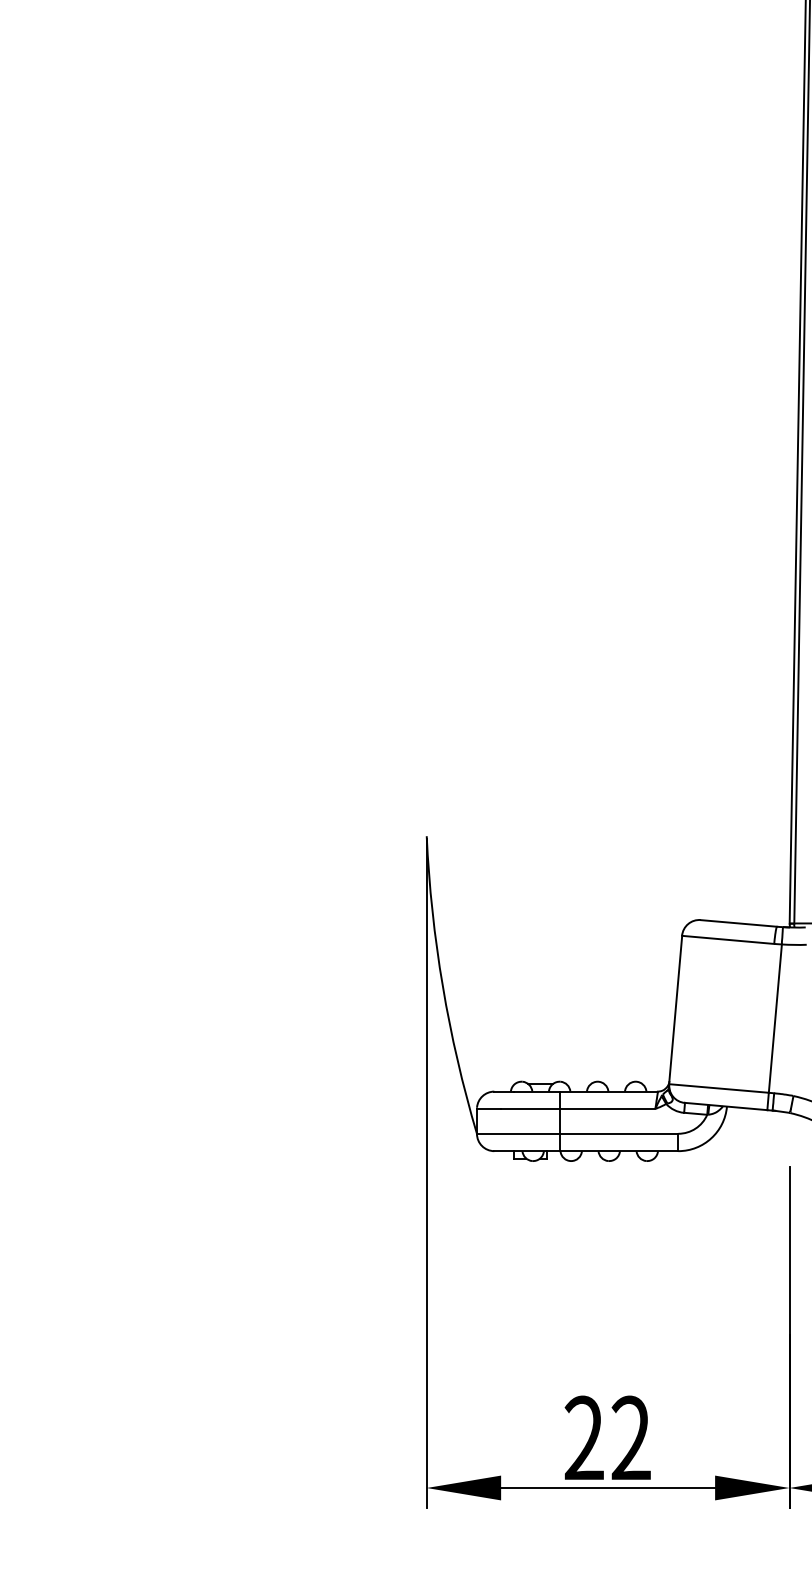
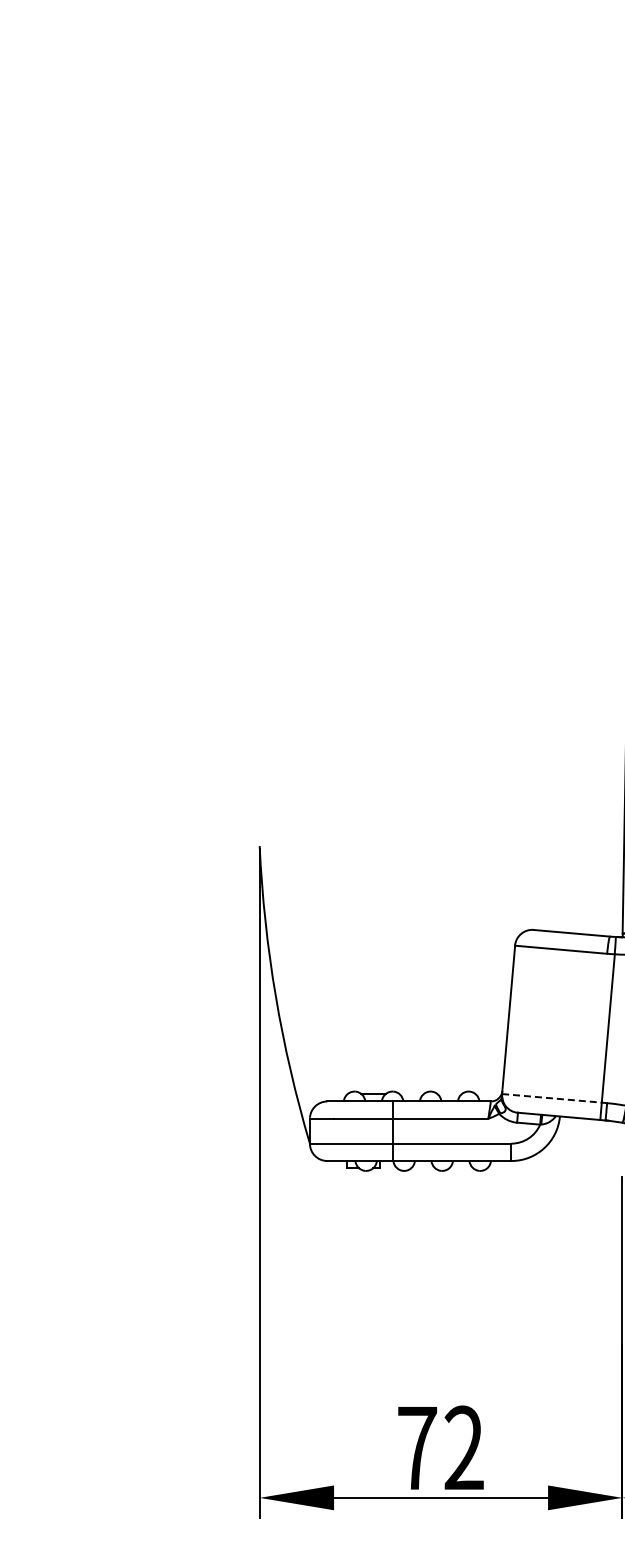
line: (719, 1088) -> (552, 1098), solid -> dashed
text: (584, 1437) -> (417, 1447), 22 -> 72

